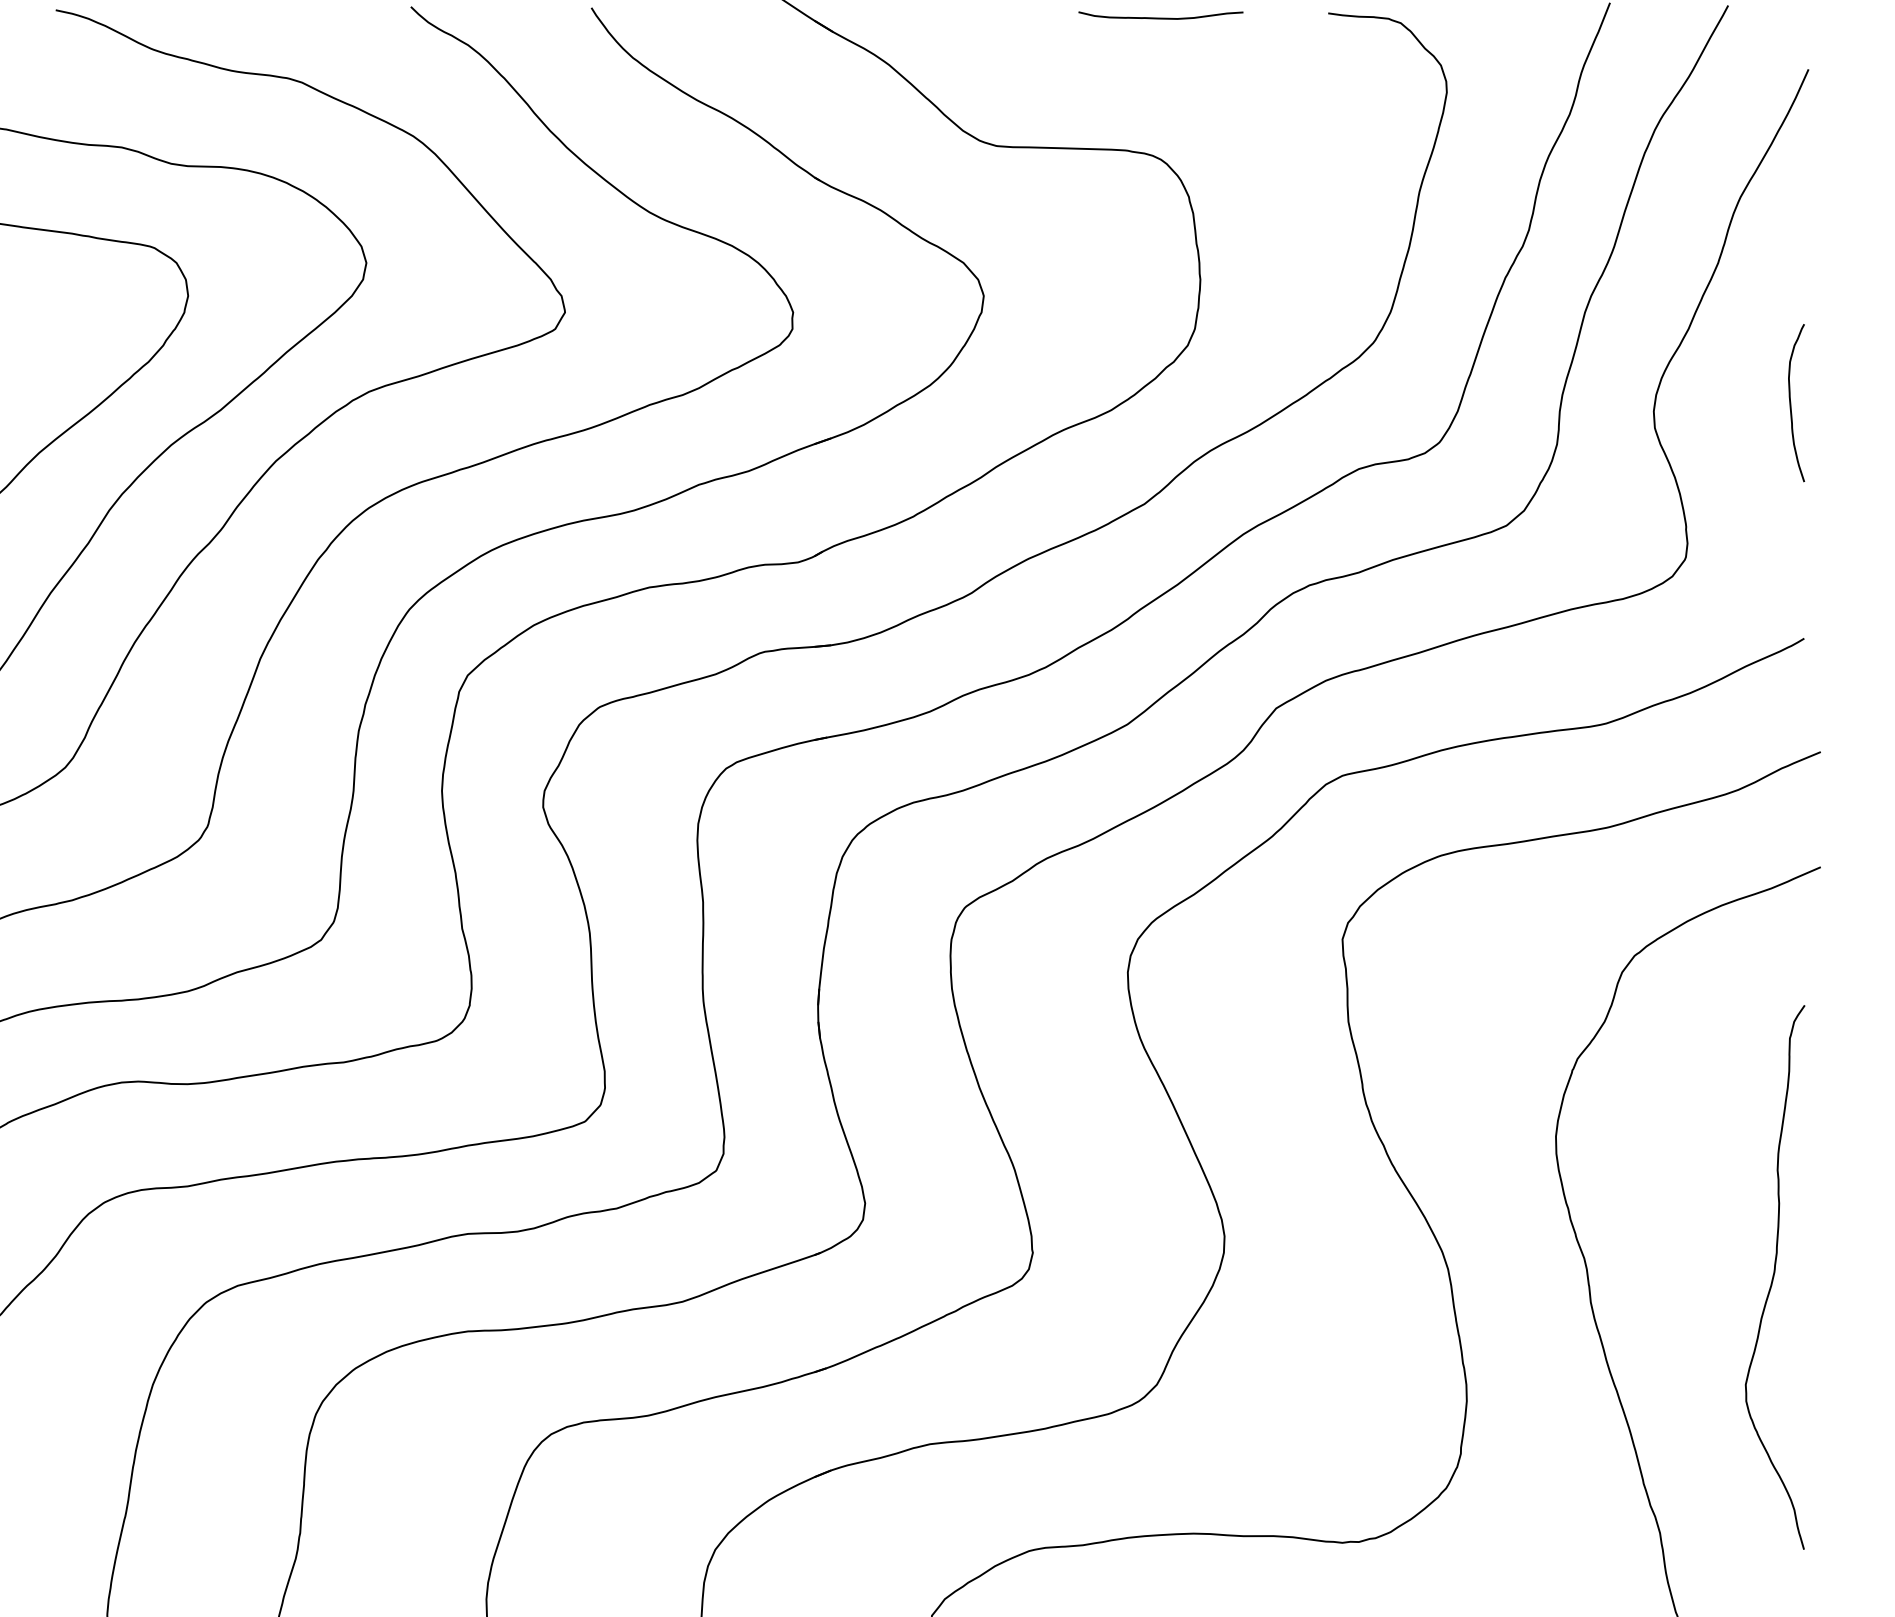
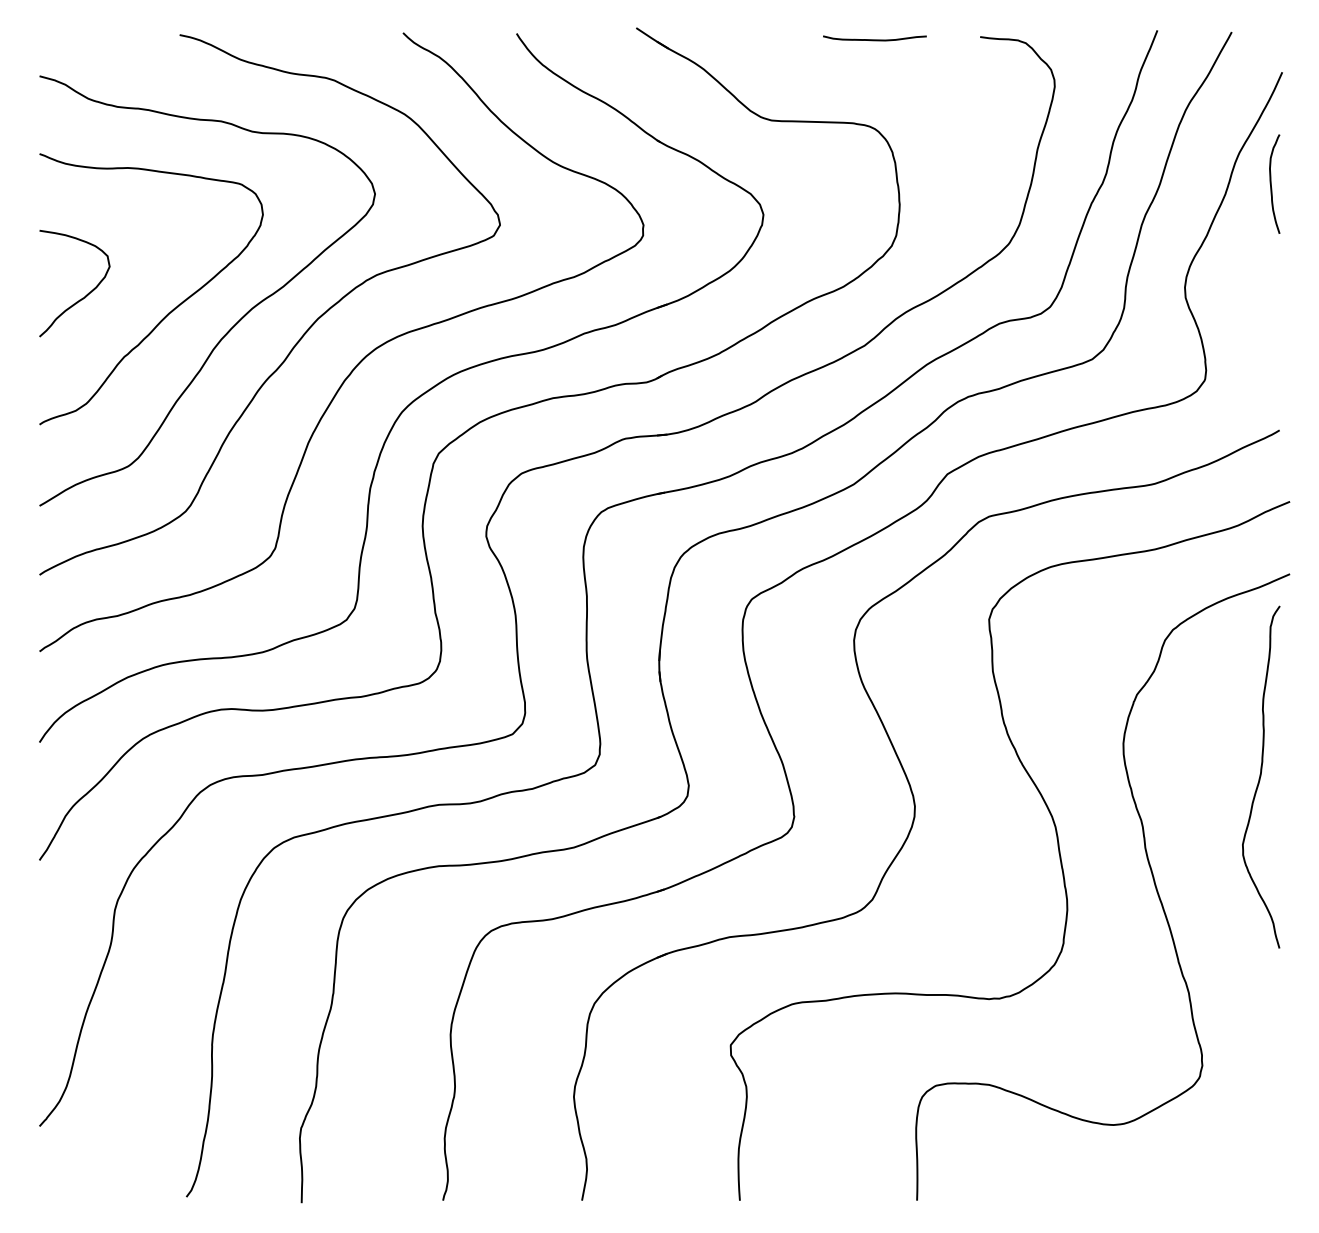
curve: (1791, 401) -> (1271, 183), moved
curve: (1775, 1276) -> (1261, 776), moved

